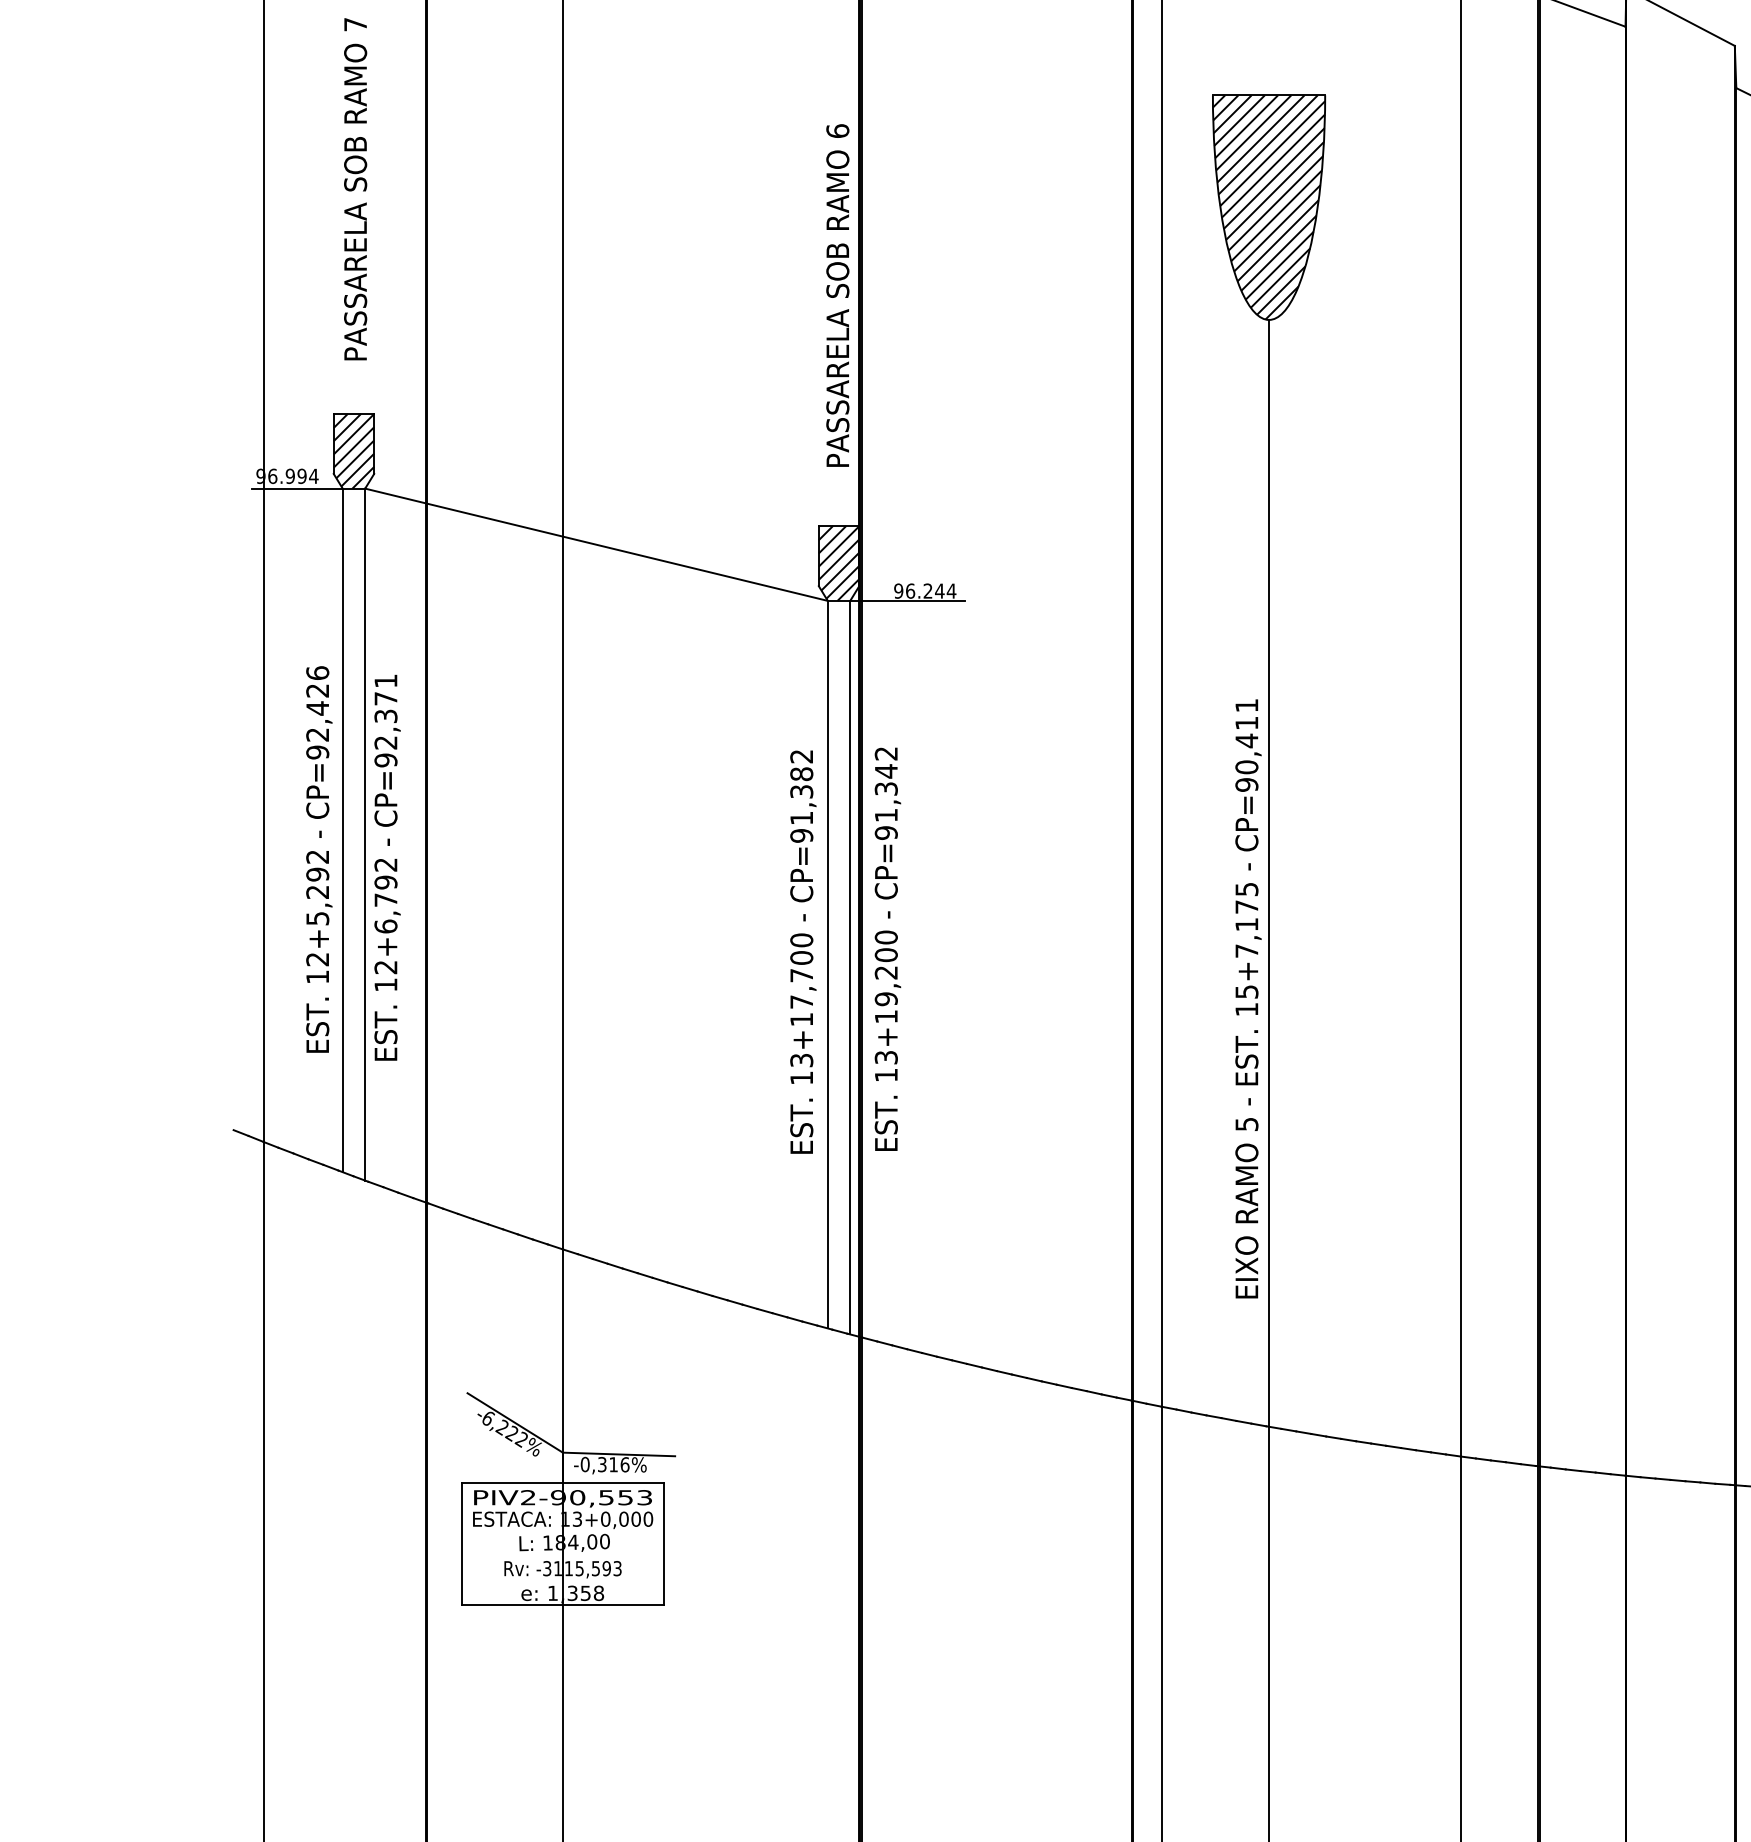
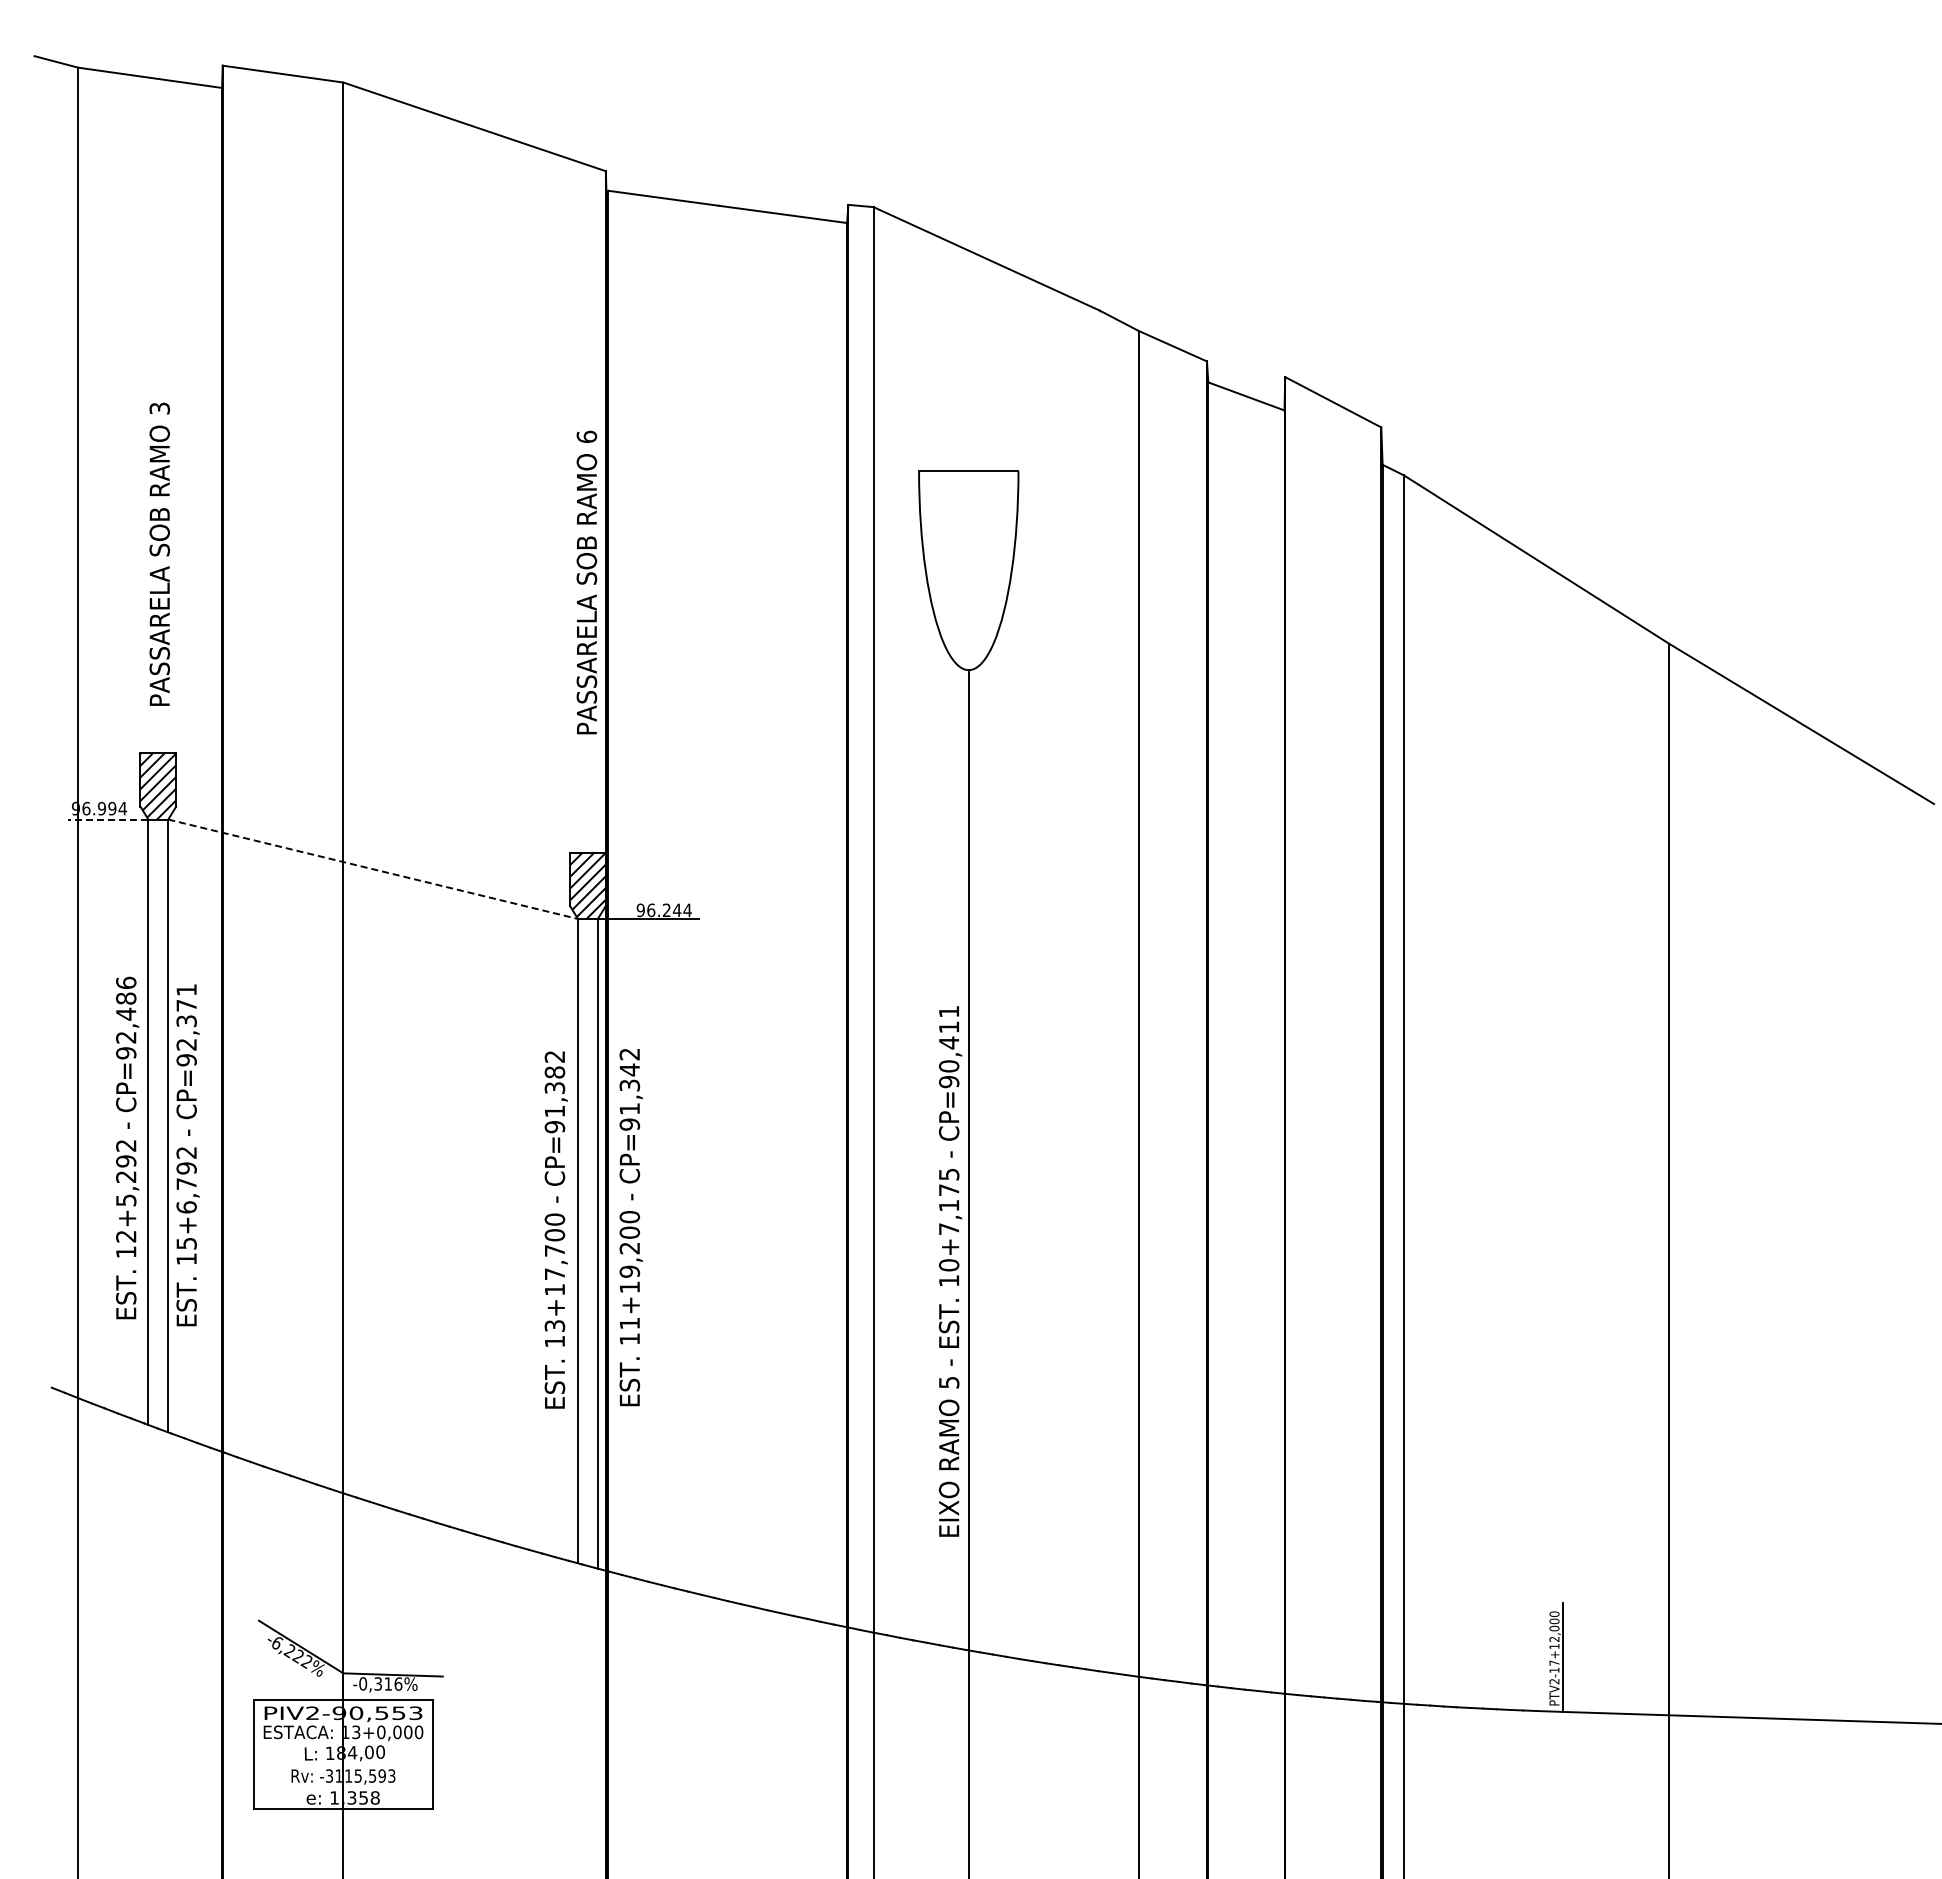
text: (355, 24) -> (159, 408), 7 -> 3
hatch: (1268, 207) -> (968, 570), removed
text: (837, 295) -> (586, 582), moved
line: (296, 488) -> (107, 819), solid -> dashed
line: (596, 545) -> (373, 869), solid -> dashed
text: (318, 690) -> (126, 998), CP=92,426 -> CP=92,486
text: (385, 967) -> (186, 1243), 12+6,792 -> 15+6,792
text: (1246, 992) -> (948, 1265), 15+7,175 -> 10+7,175
text: (885, 1057) -> (629, 1323), 13+19,200 -> 11+19,200

